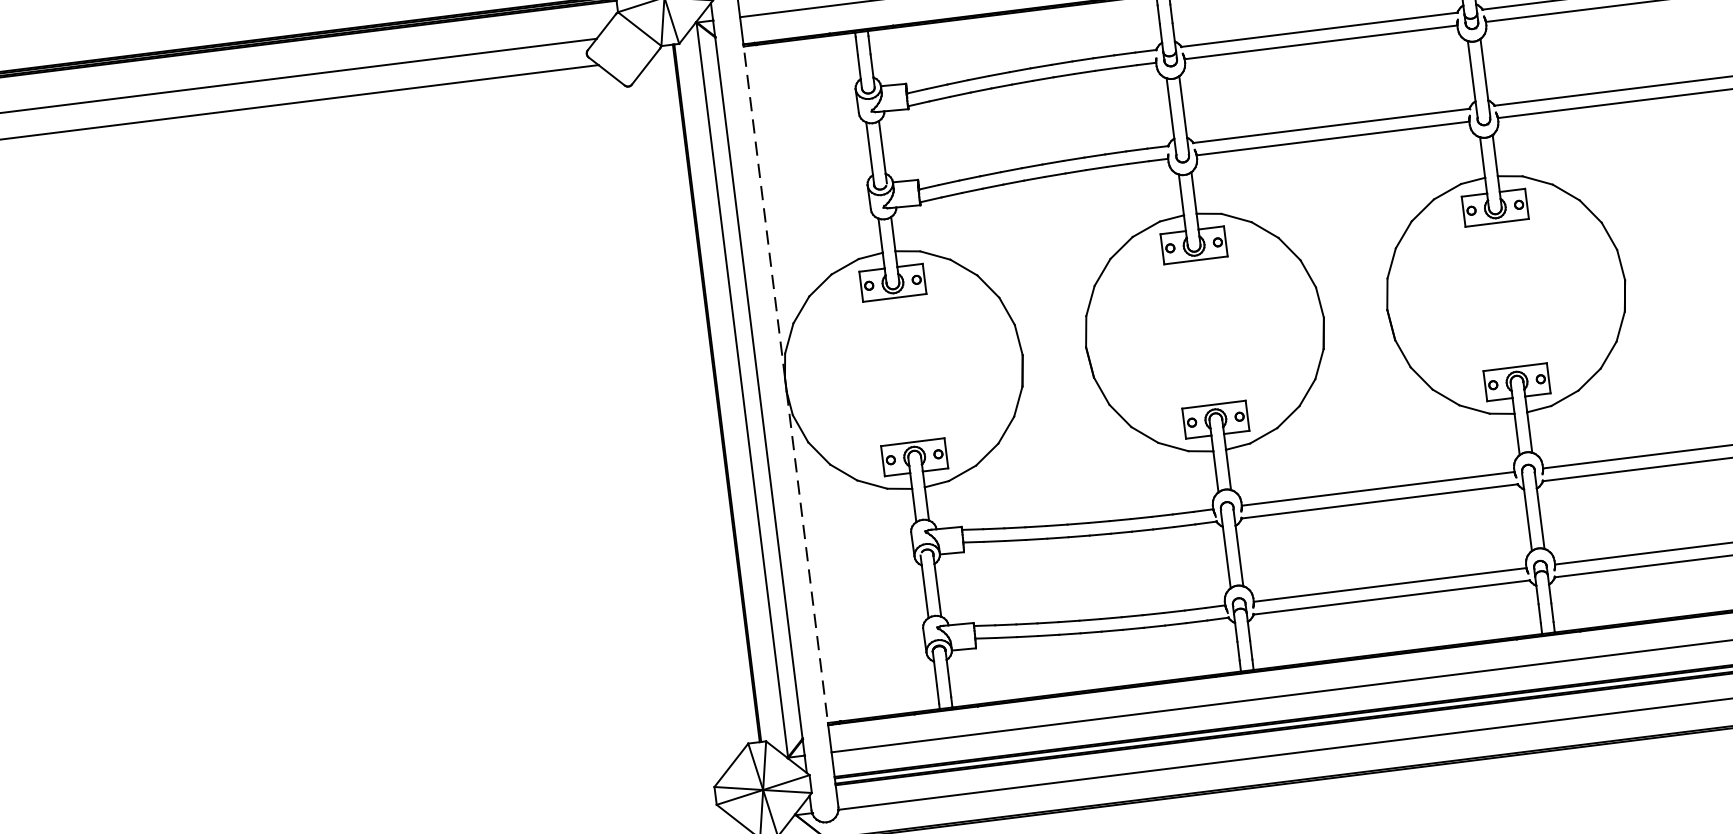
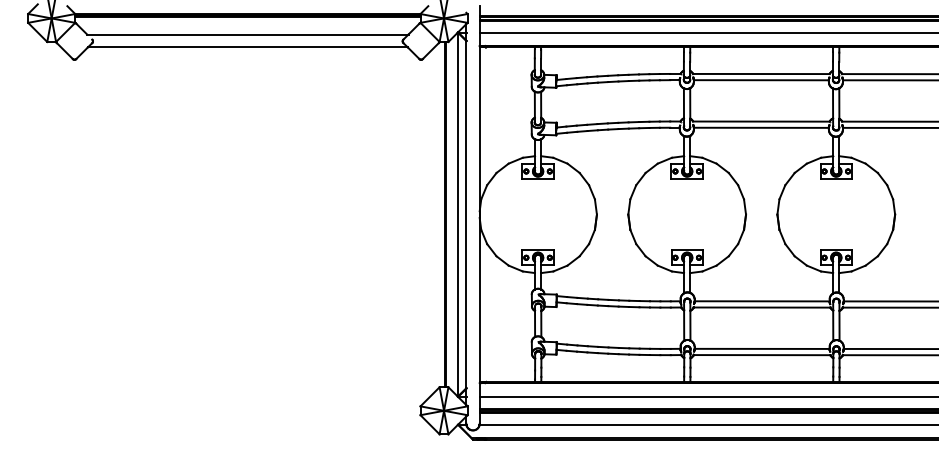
line: (763, 210) -> (479, 128), dashed -> solid
line: (807, 558) -> (479, 300), dashed -> solid

